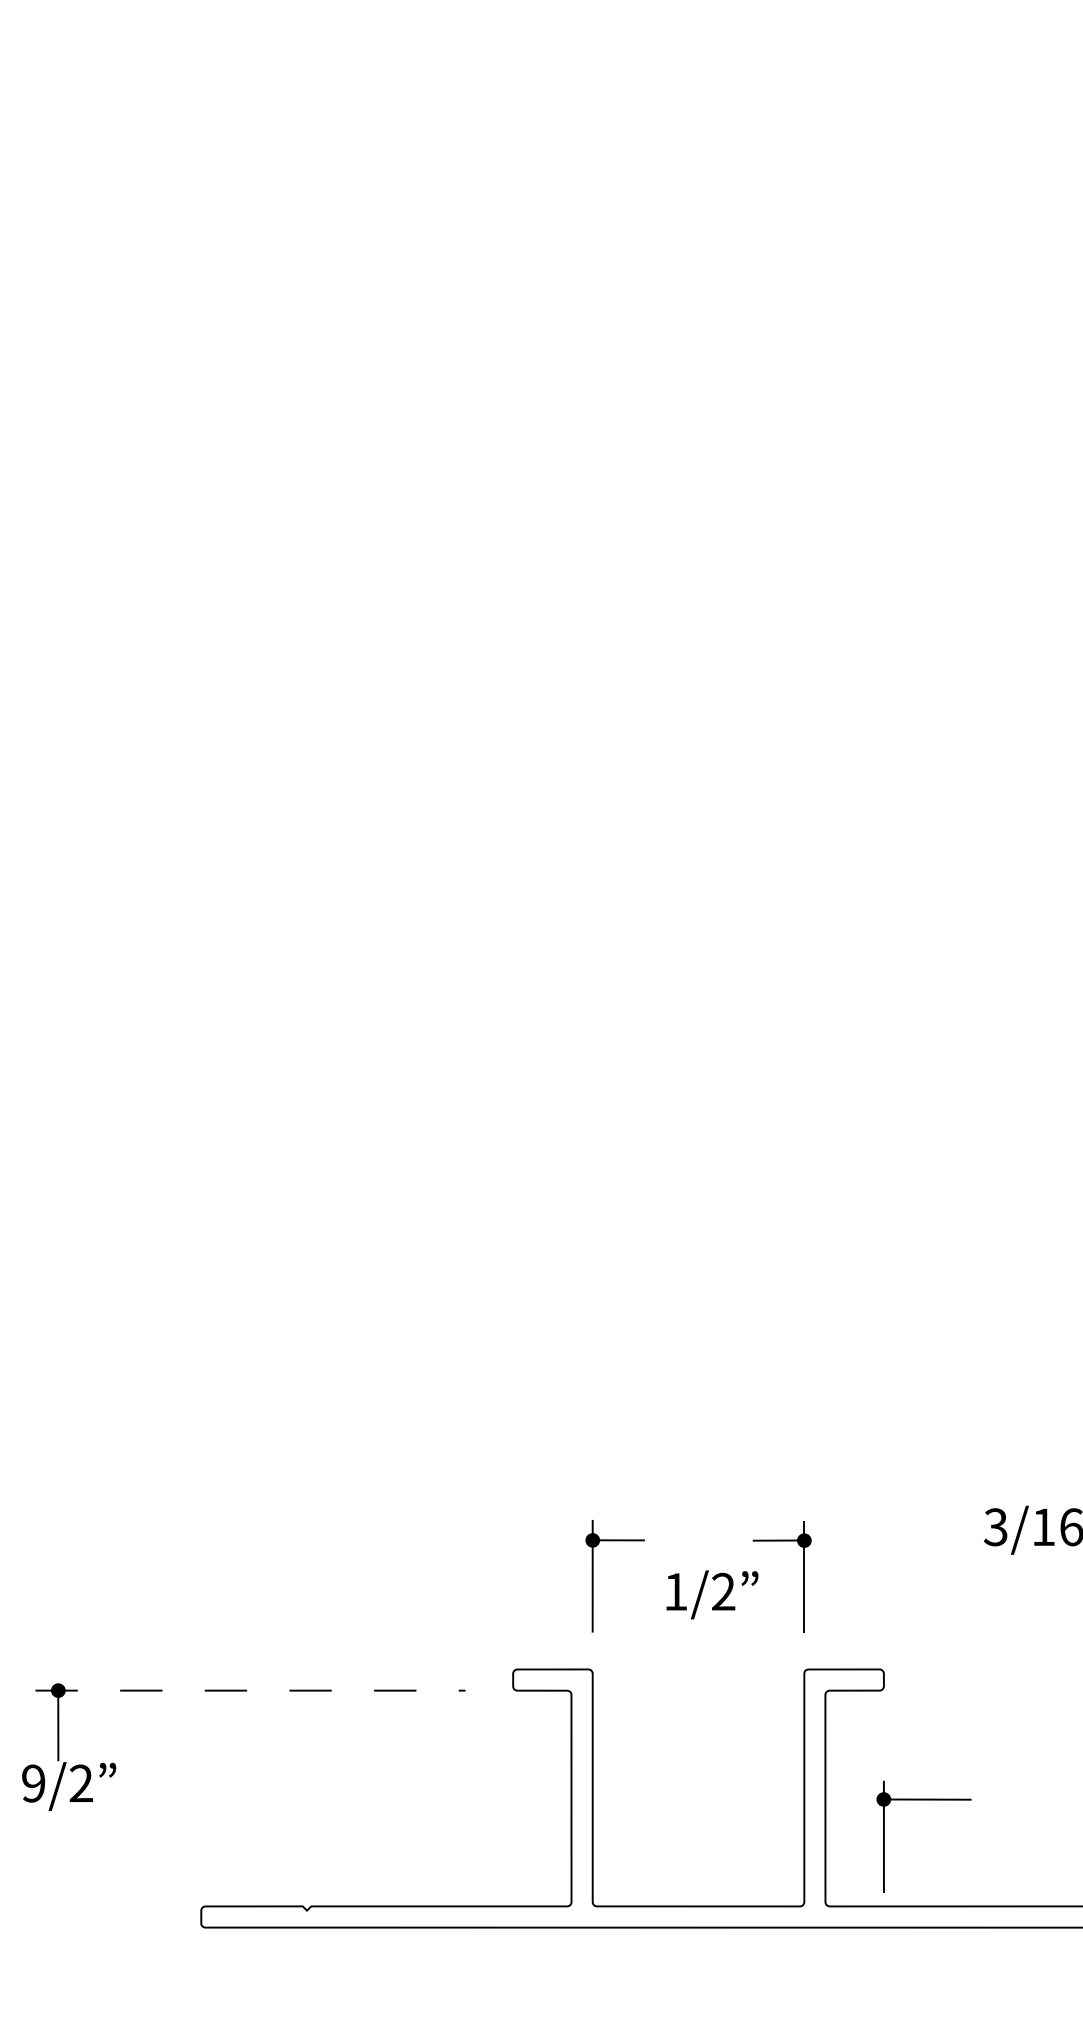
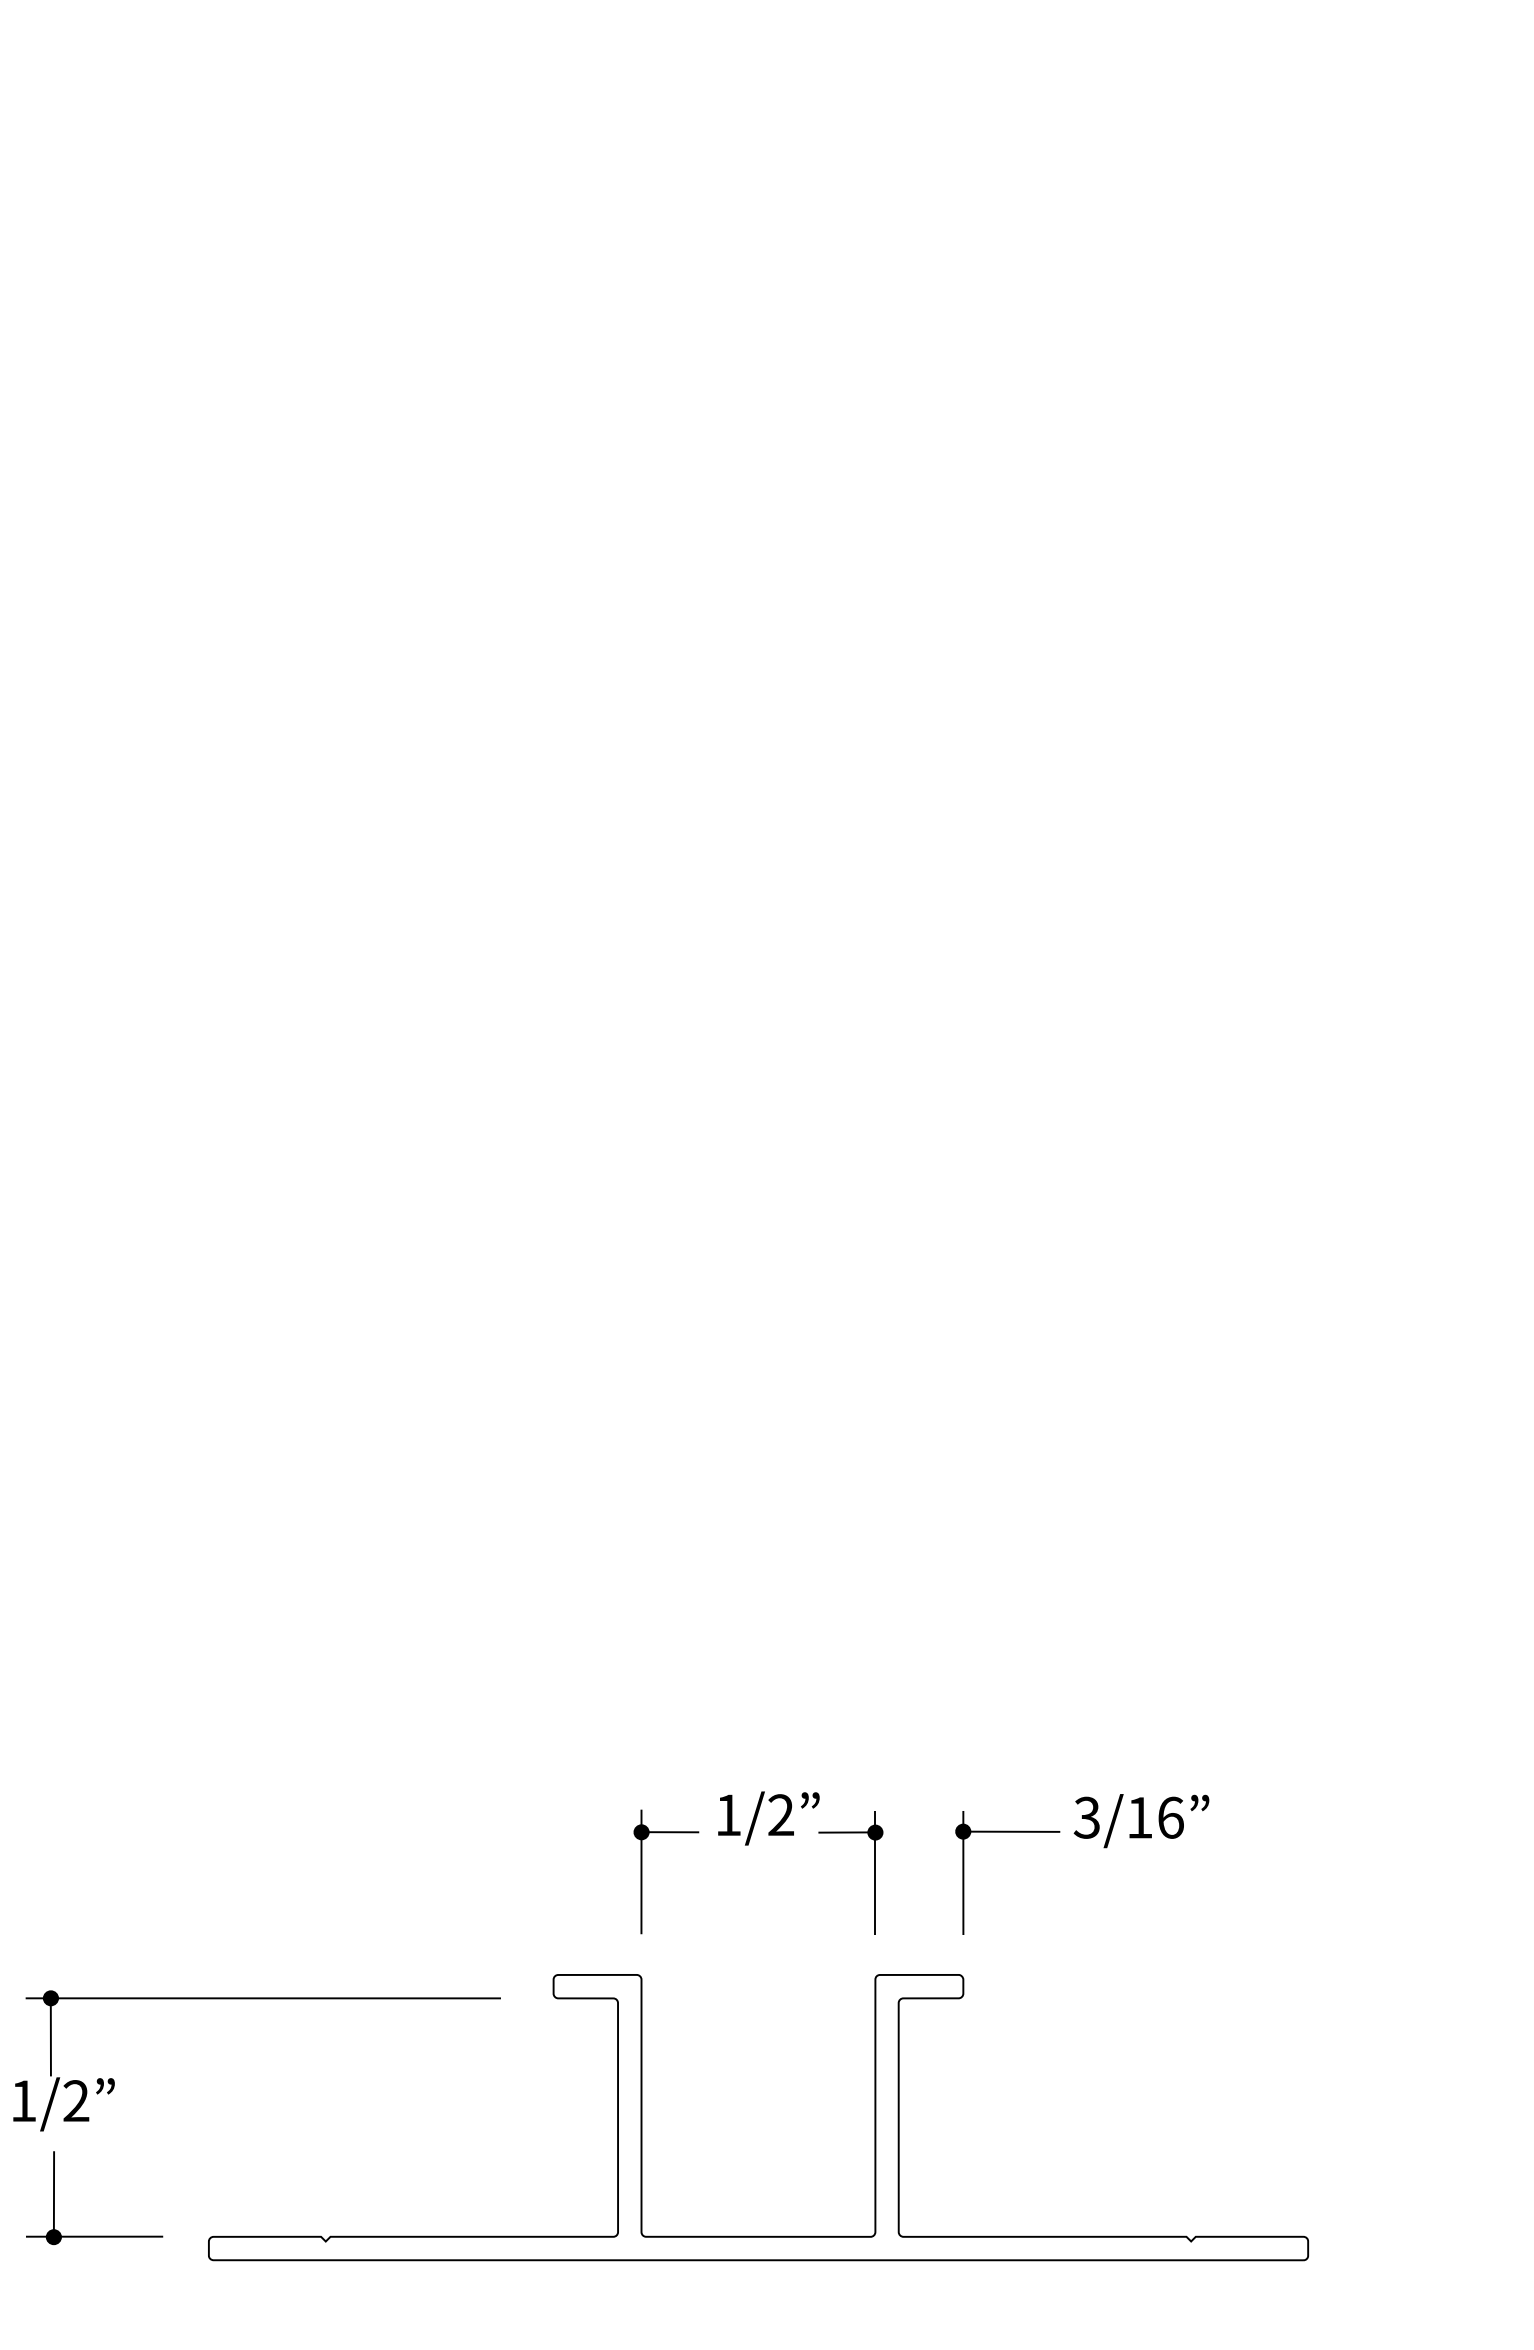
text: (712, 1594) -> (768, 1818), moved
line: (250, 1690) -> (263, 1998), dashed -> solid
text: (33, 1783) -> (23, 2101), 9/2 -> 1/2
part: (923, 1800) -> (1007, 1832), moved
part: (97, 1905) -> (94, 2235), added

